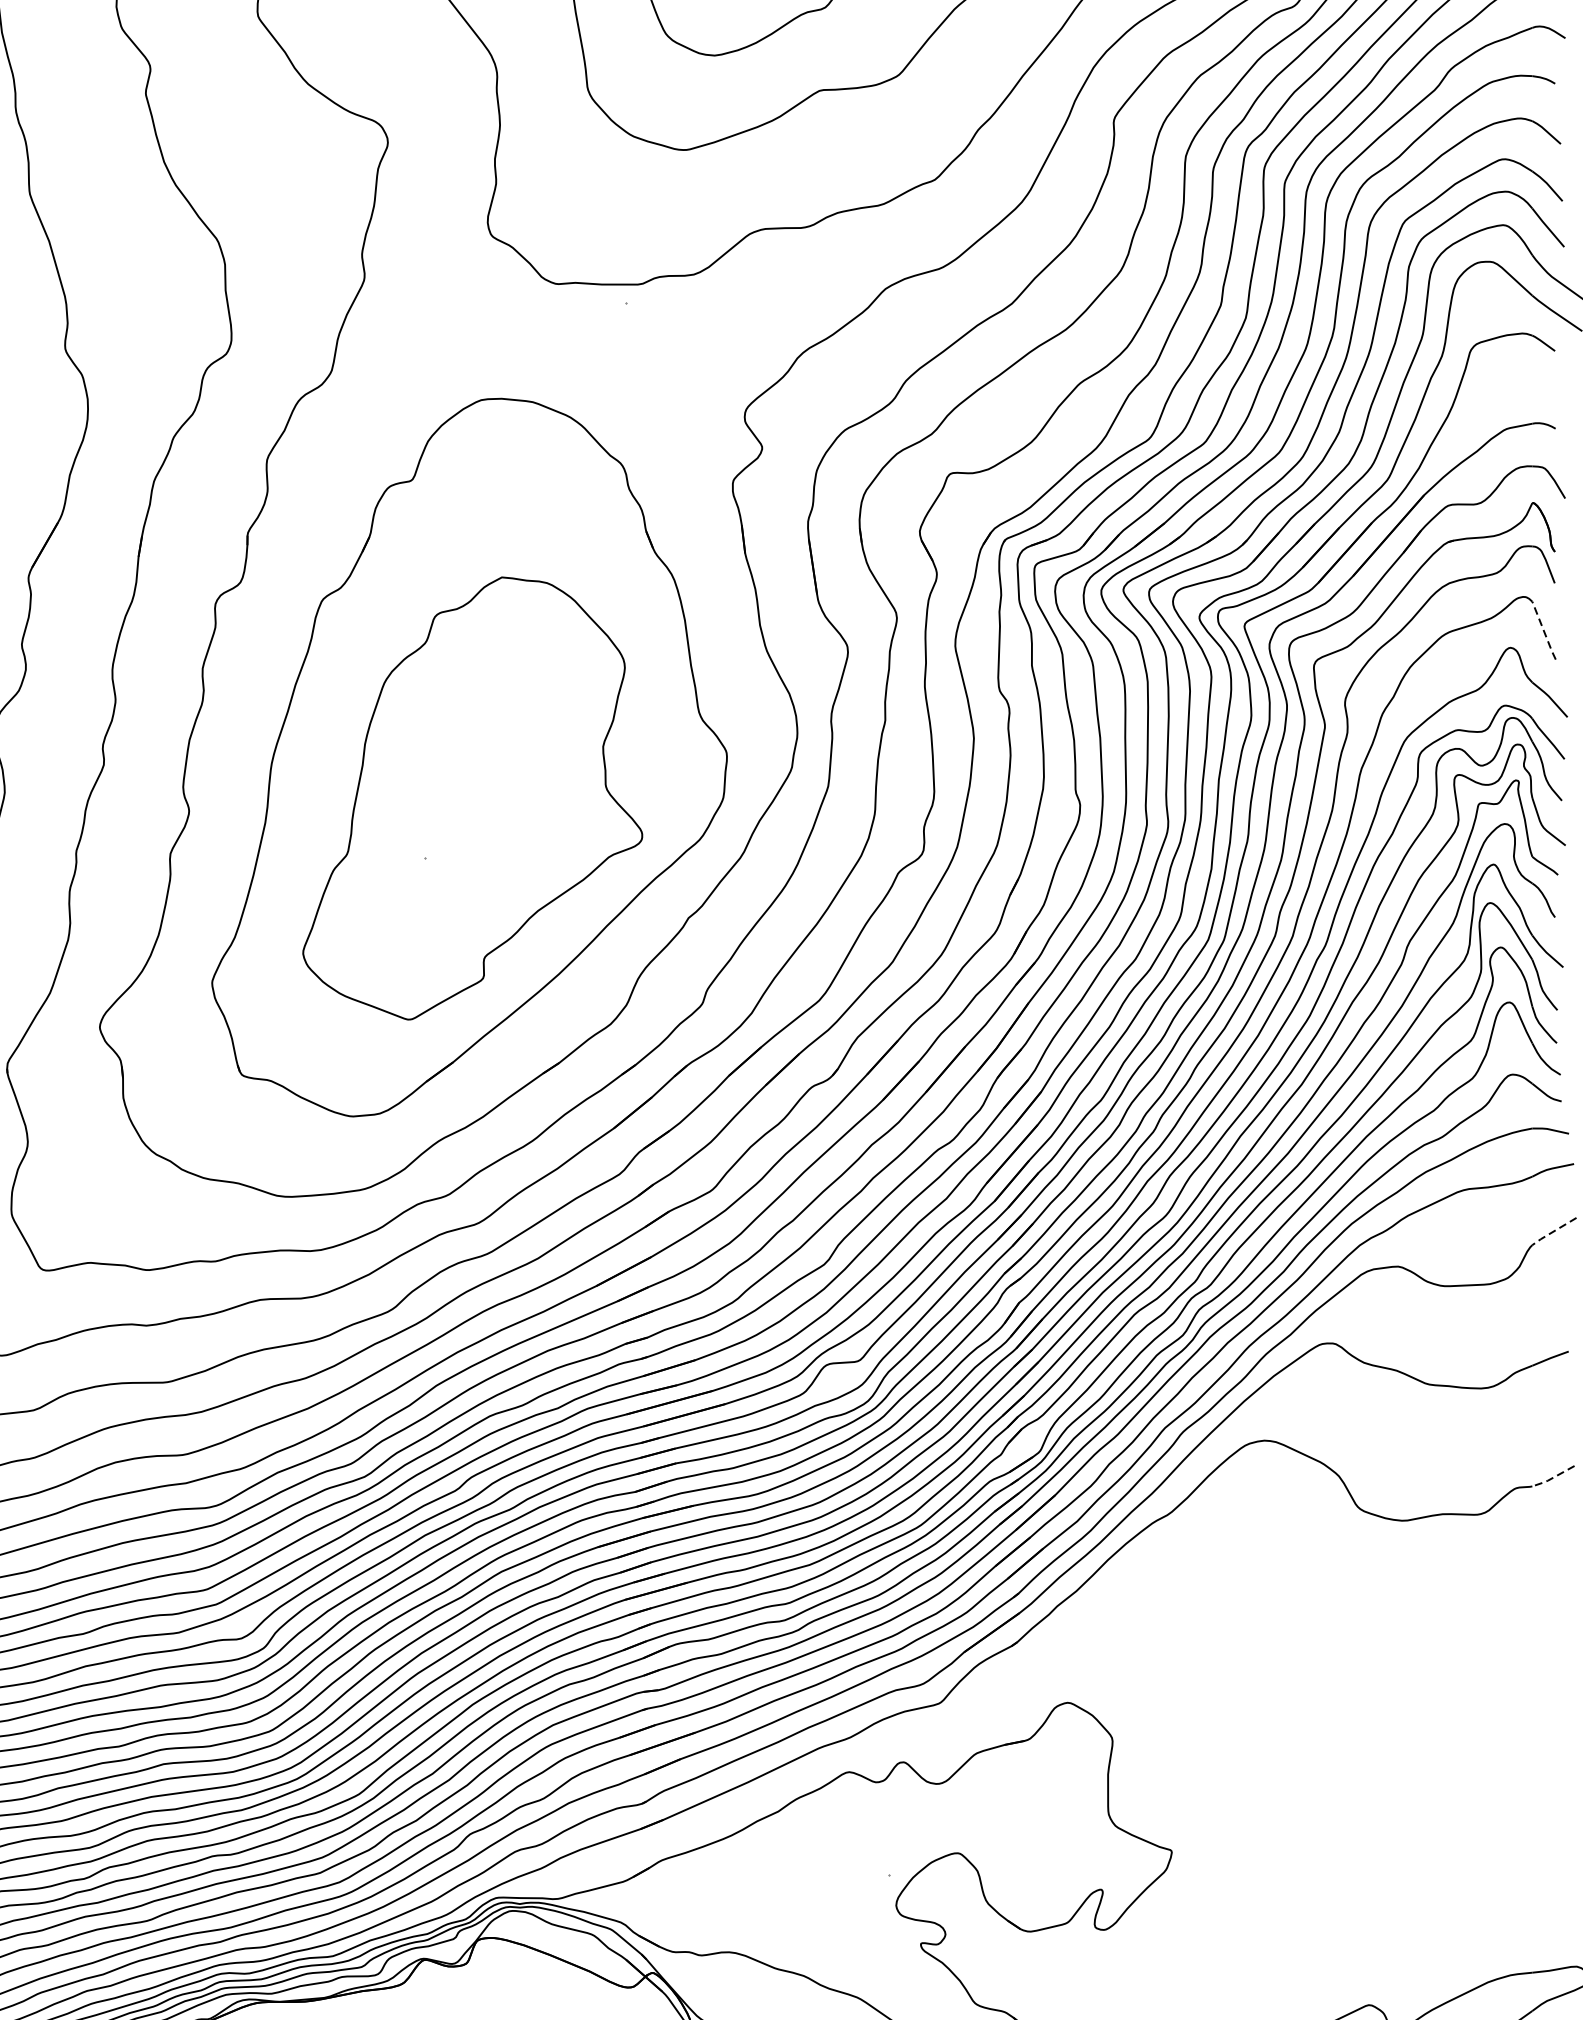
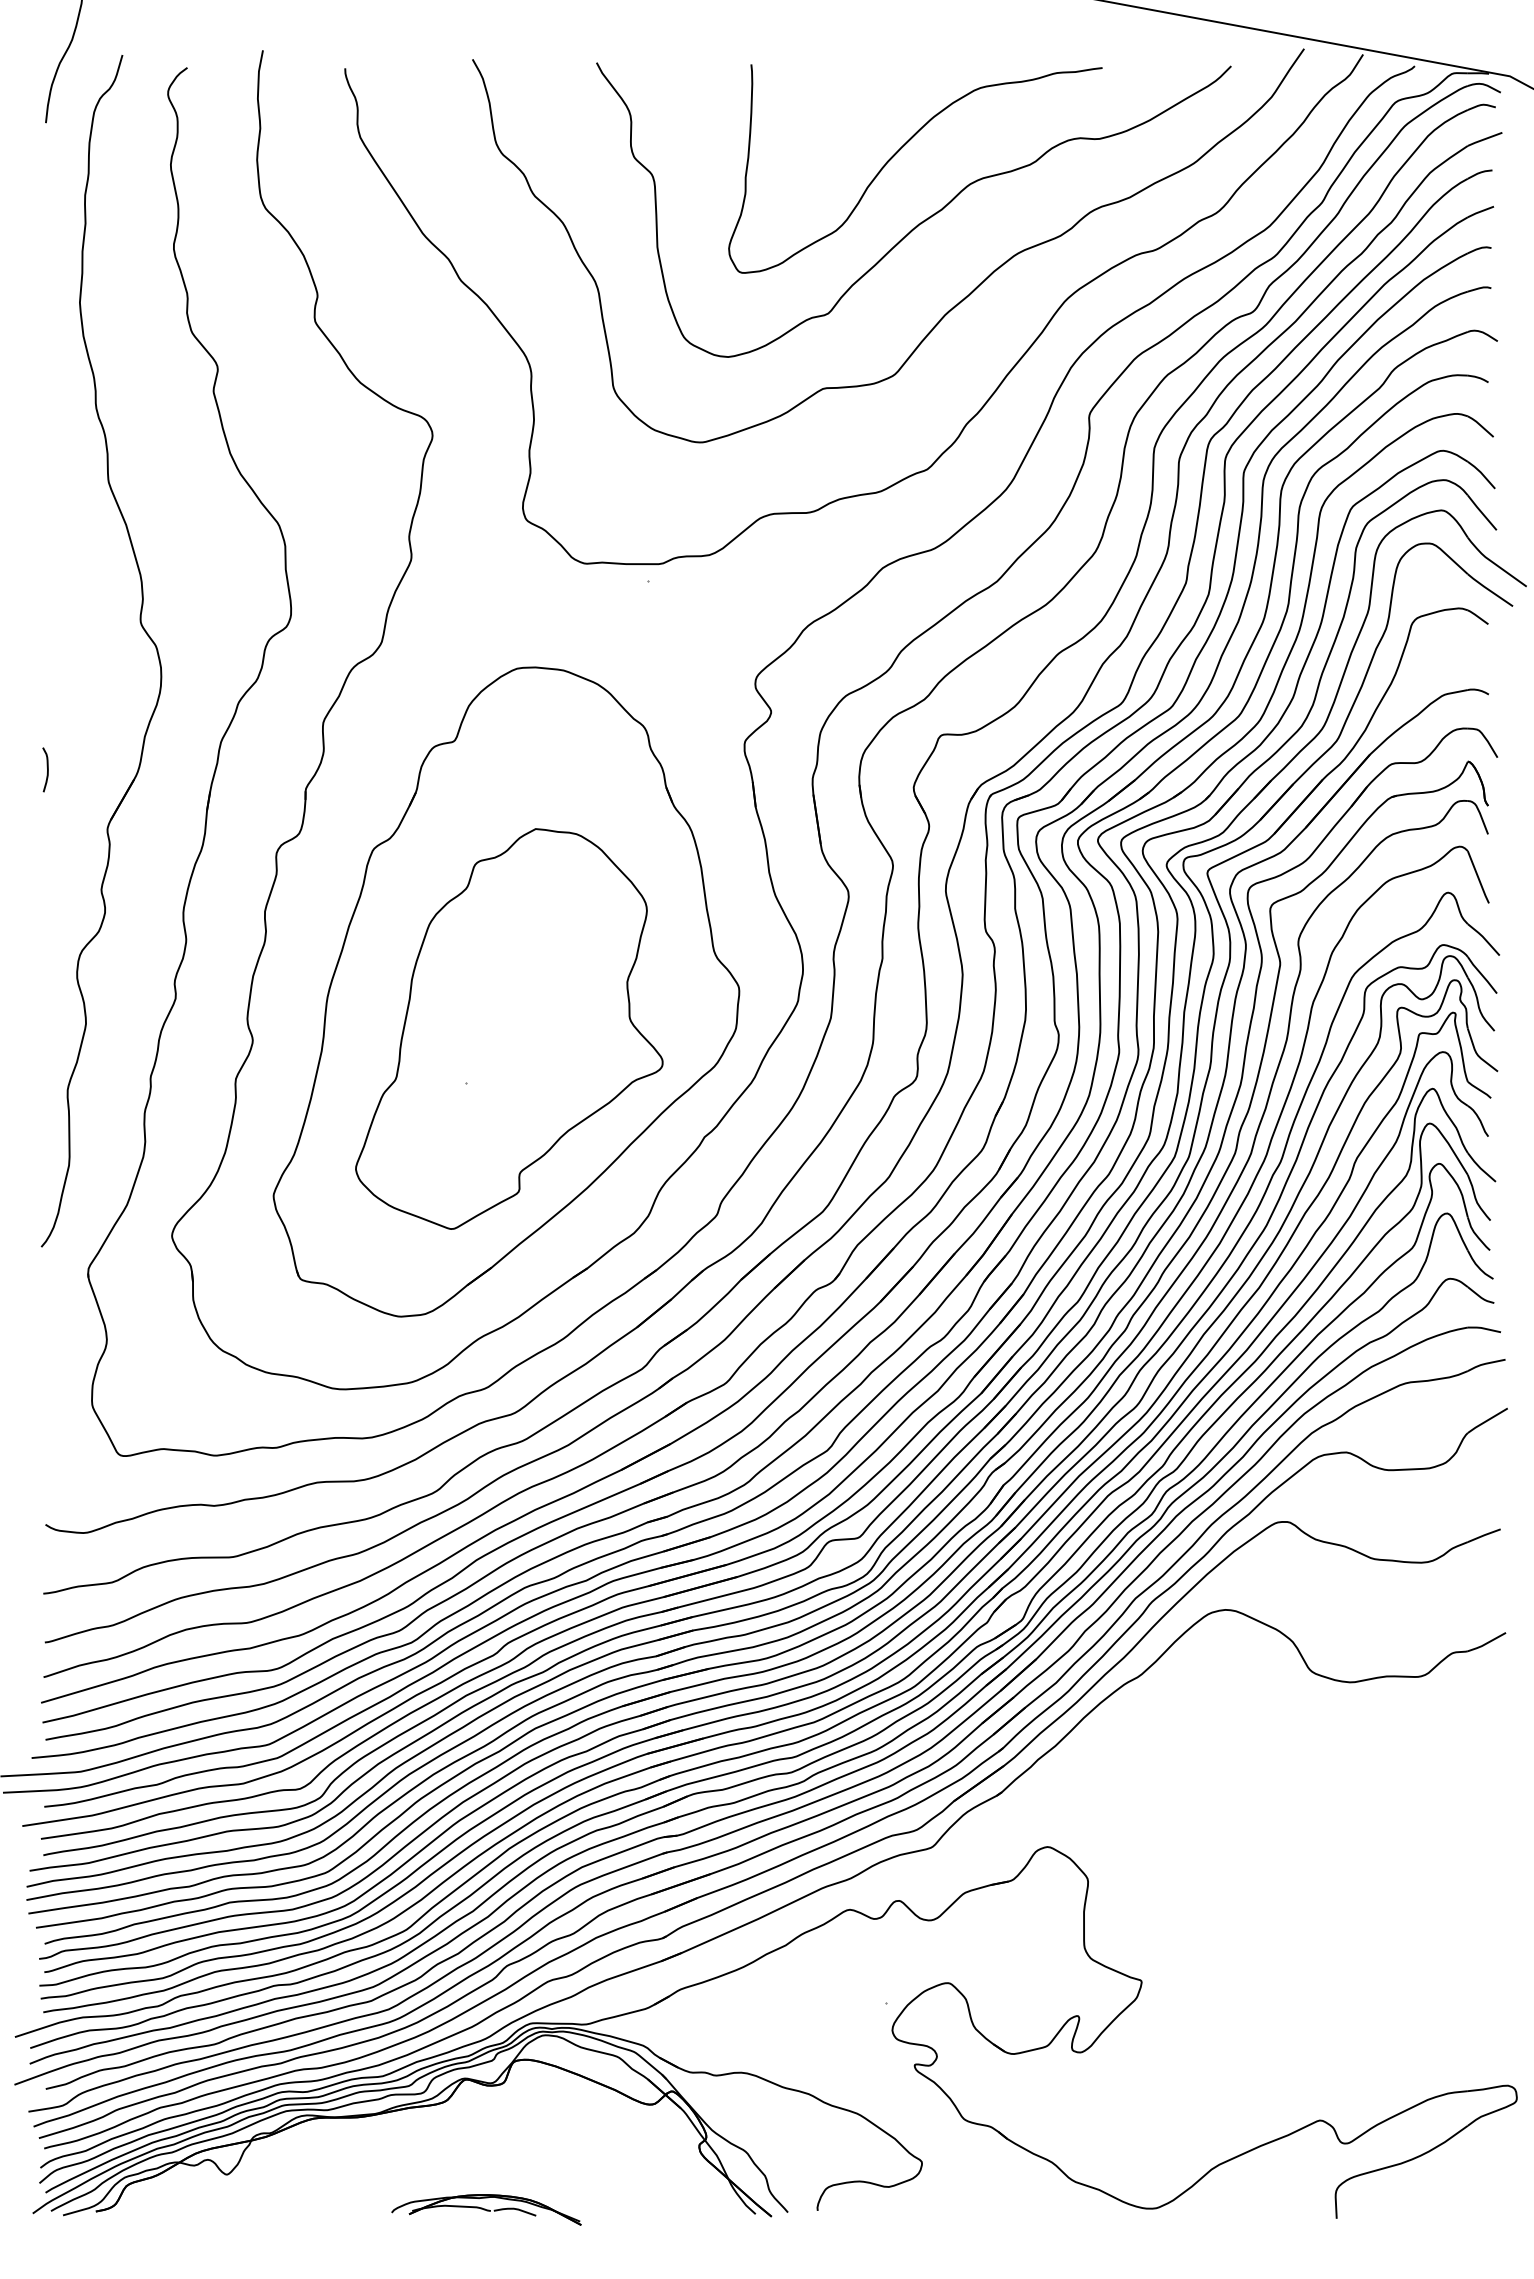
line: (1544, 630) -> (1478, 877), dashed -> solid
line: (1553, 1232) -> (1486, 1421), dashed -> solid
line: (1553, 1477) -> (1486, 1643), dashed -> solid

